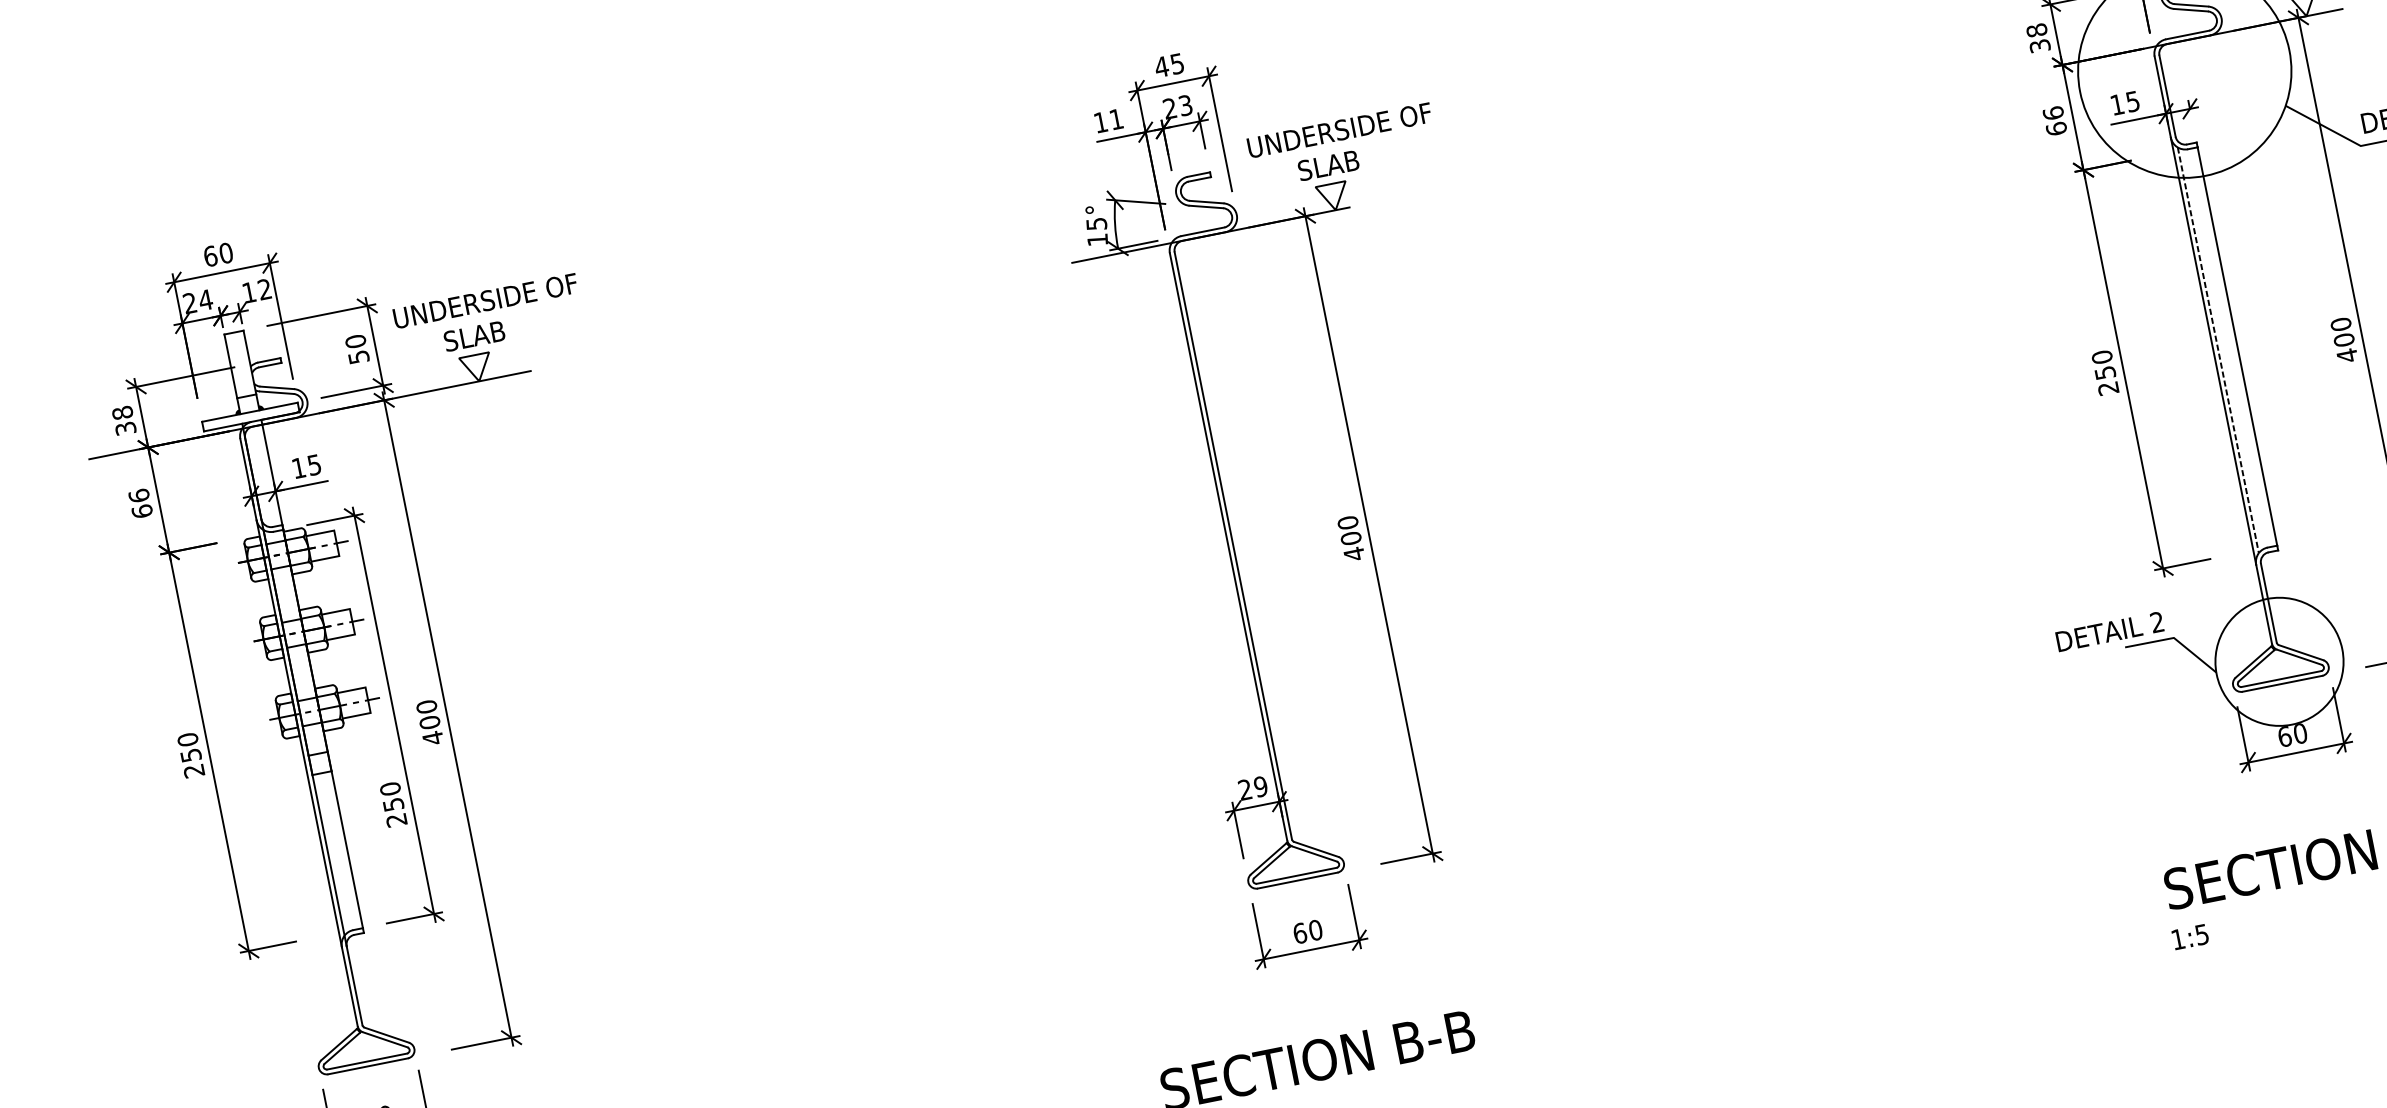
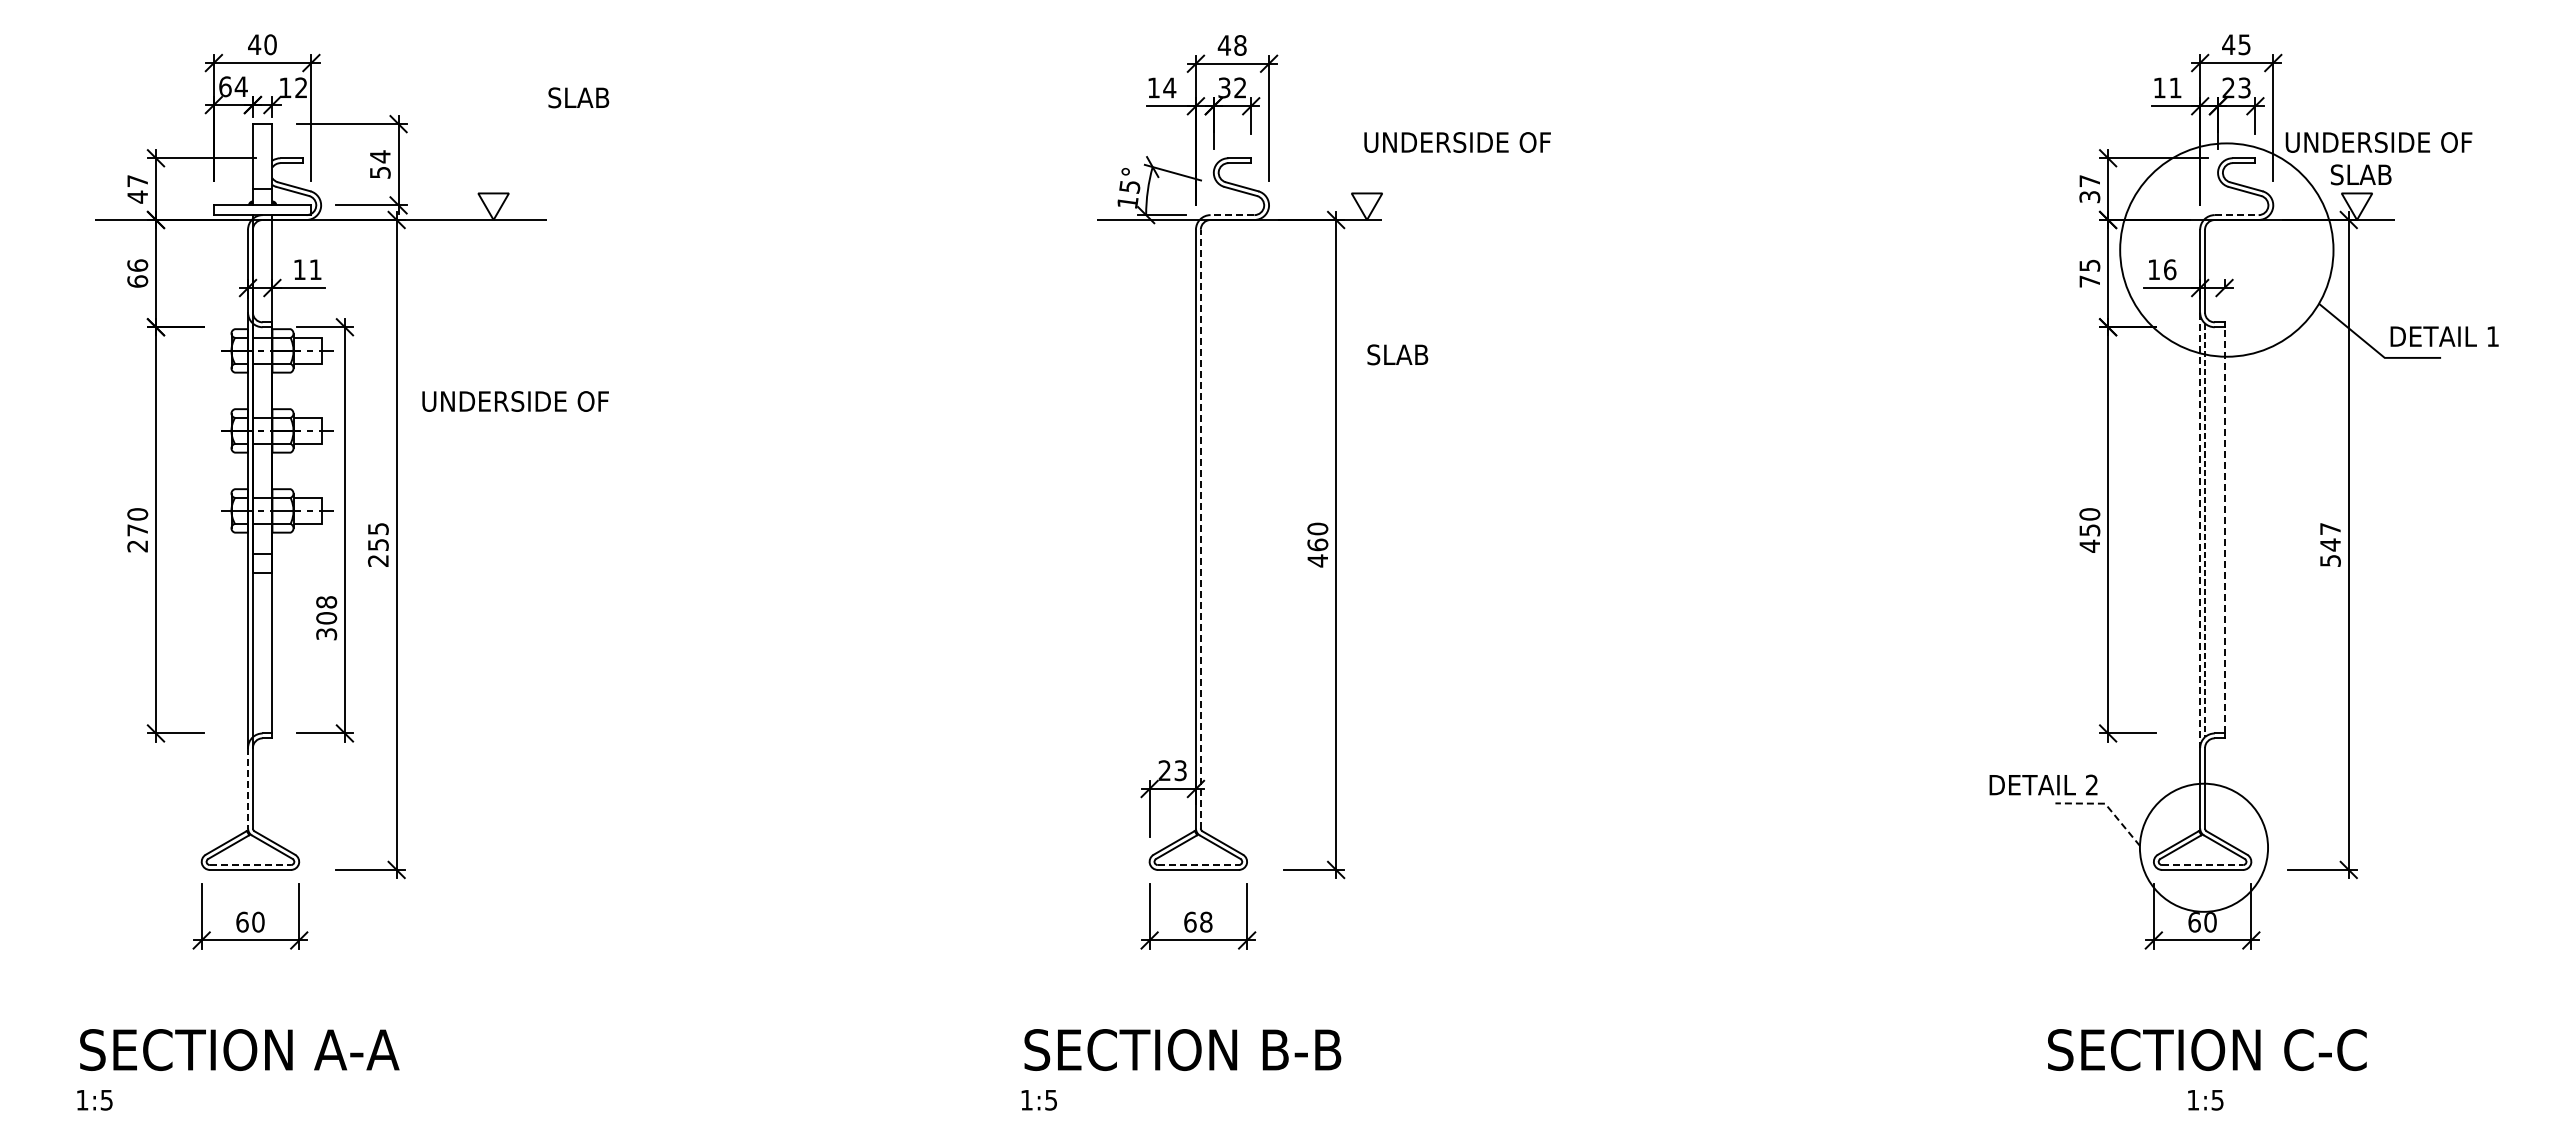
text: (2036, 30) -> (2089, 181), 38 -> 37
line: (2187, 35) -> (2236, 215), solid -> dashed
text: (1177, 63) -> (1240, 45), 45 -> 48
text: (2133, 101) -> (2170, 269), 15 -> 16
text: (1177, 106) -> (1232, 87), 23 -> 32
text: (1116, 118) -> (1169, 87), 11 -> 14
text: (2054, 121) -> (2089, 273), 66 -> 75
text: (1339, 130) -> (1457, 142), moved
text: (1328, 165) -> (1397, 354), moved
line: (1202, 232) -> (1232, 215), solid -> dashed
text: (210, 256) -> (254, 44), 60 -> 40
text: (485, 301) -> (515, 401), moved
text: (190, 302) -> (225, 86), 24 -> 64
text: (474, 335) -> (578, 97), moved
text: (2344, 339) -> (2330, 544), 400 -> 547
text: (354, 341) -> (379, 156), 50 -> 54
line: (2237, 345) -> (2224, 529), solid -> dashed
line: (2213, 351) -> (2200, 530), solid -> dashed
text: (2107, 387) -> (2089, 545), 250 -> 450
text: (124, 421) -> (137, 189), 38 -> 47
text: (314, 464) -> (315, 269), 15 -> 11
text: (1350, 538) -> (1317, 544), 400 -> 460
line: (1232, 545) -> (1200, 528), solid -> dashed
line: (2175, 639) -> (2106, 805), solid -> dashed
line: (2281, 679) -> (2202, 865), solid -> dashed
text: (428, 722) -> (377, 544), 400 -> 255
text: (190, 755) -> (137, 530), 250 -> 270
text: (1260, 786) -> (1180, 770), 29 -> 23
text: (393, 804) -> (326, 618), 250 -> 308
line: (1296, 876) -> (1198, 865), solid -> dashed
text: (1315, 930) -> (1206, 922), 60 -> 68
text: (2190, 937) -> (2205, 1100), moved
line: (350, 986) -> (248, 788), solid -> dashed
line: (367, 1061) -> (250, 865), solid -> dashed

